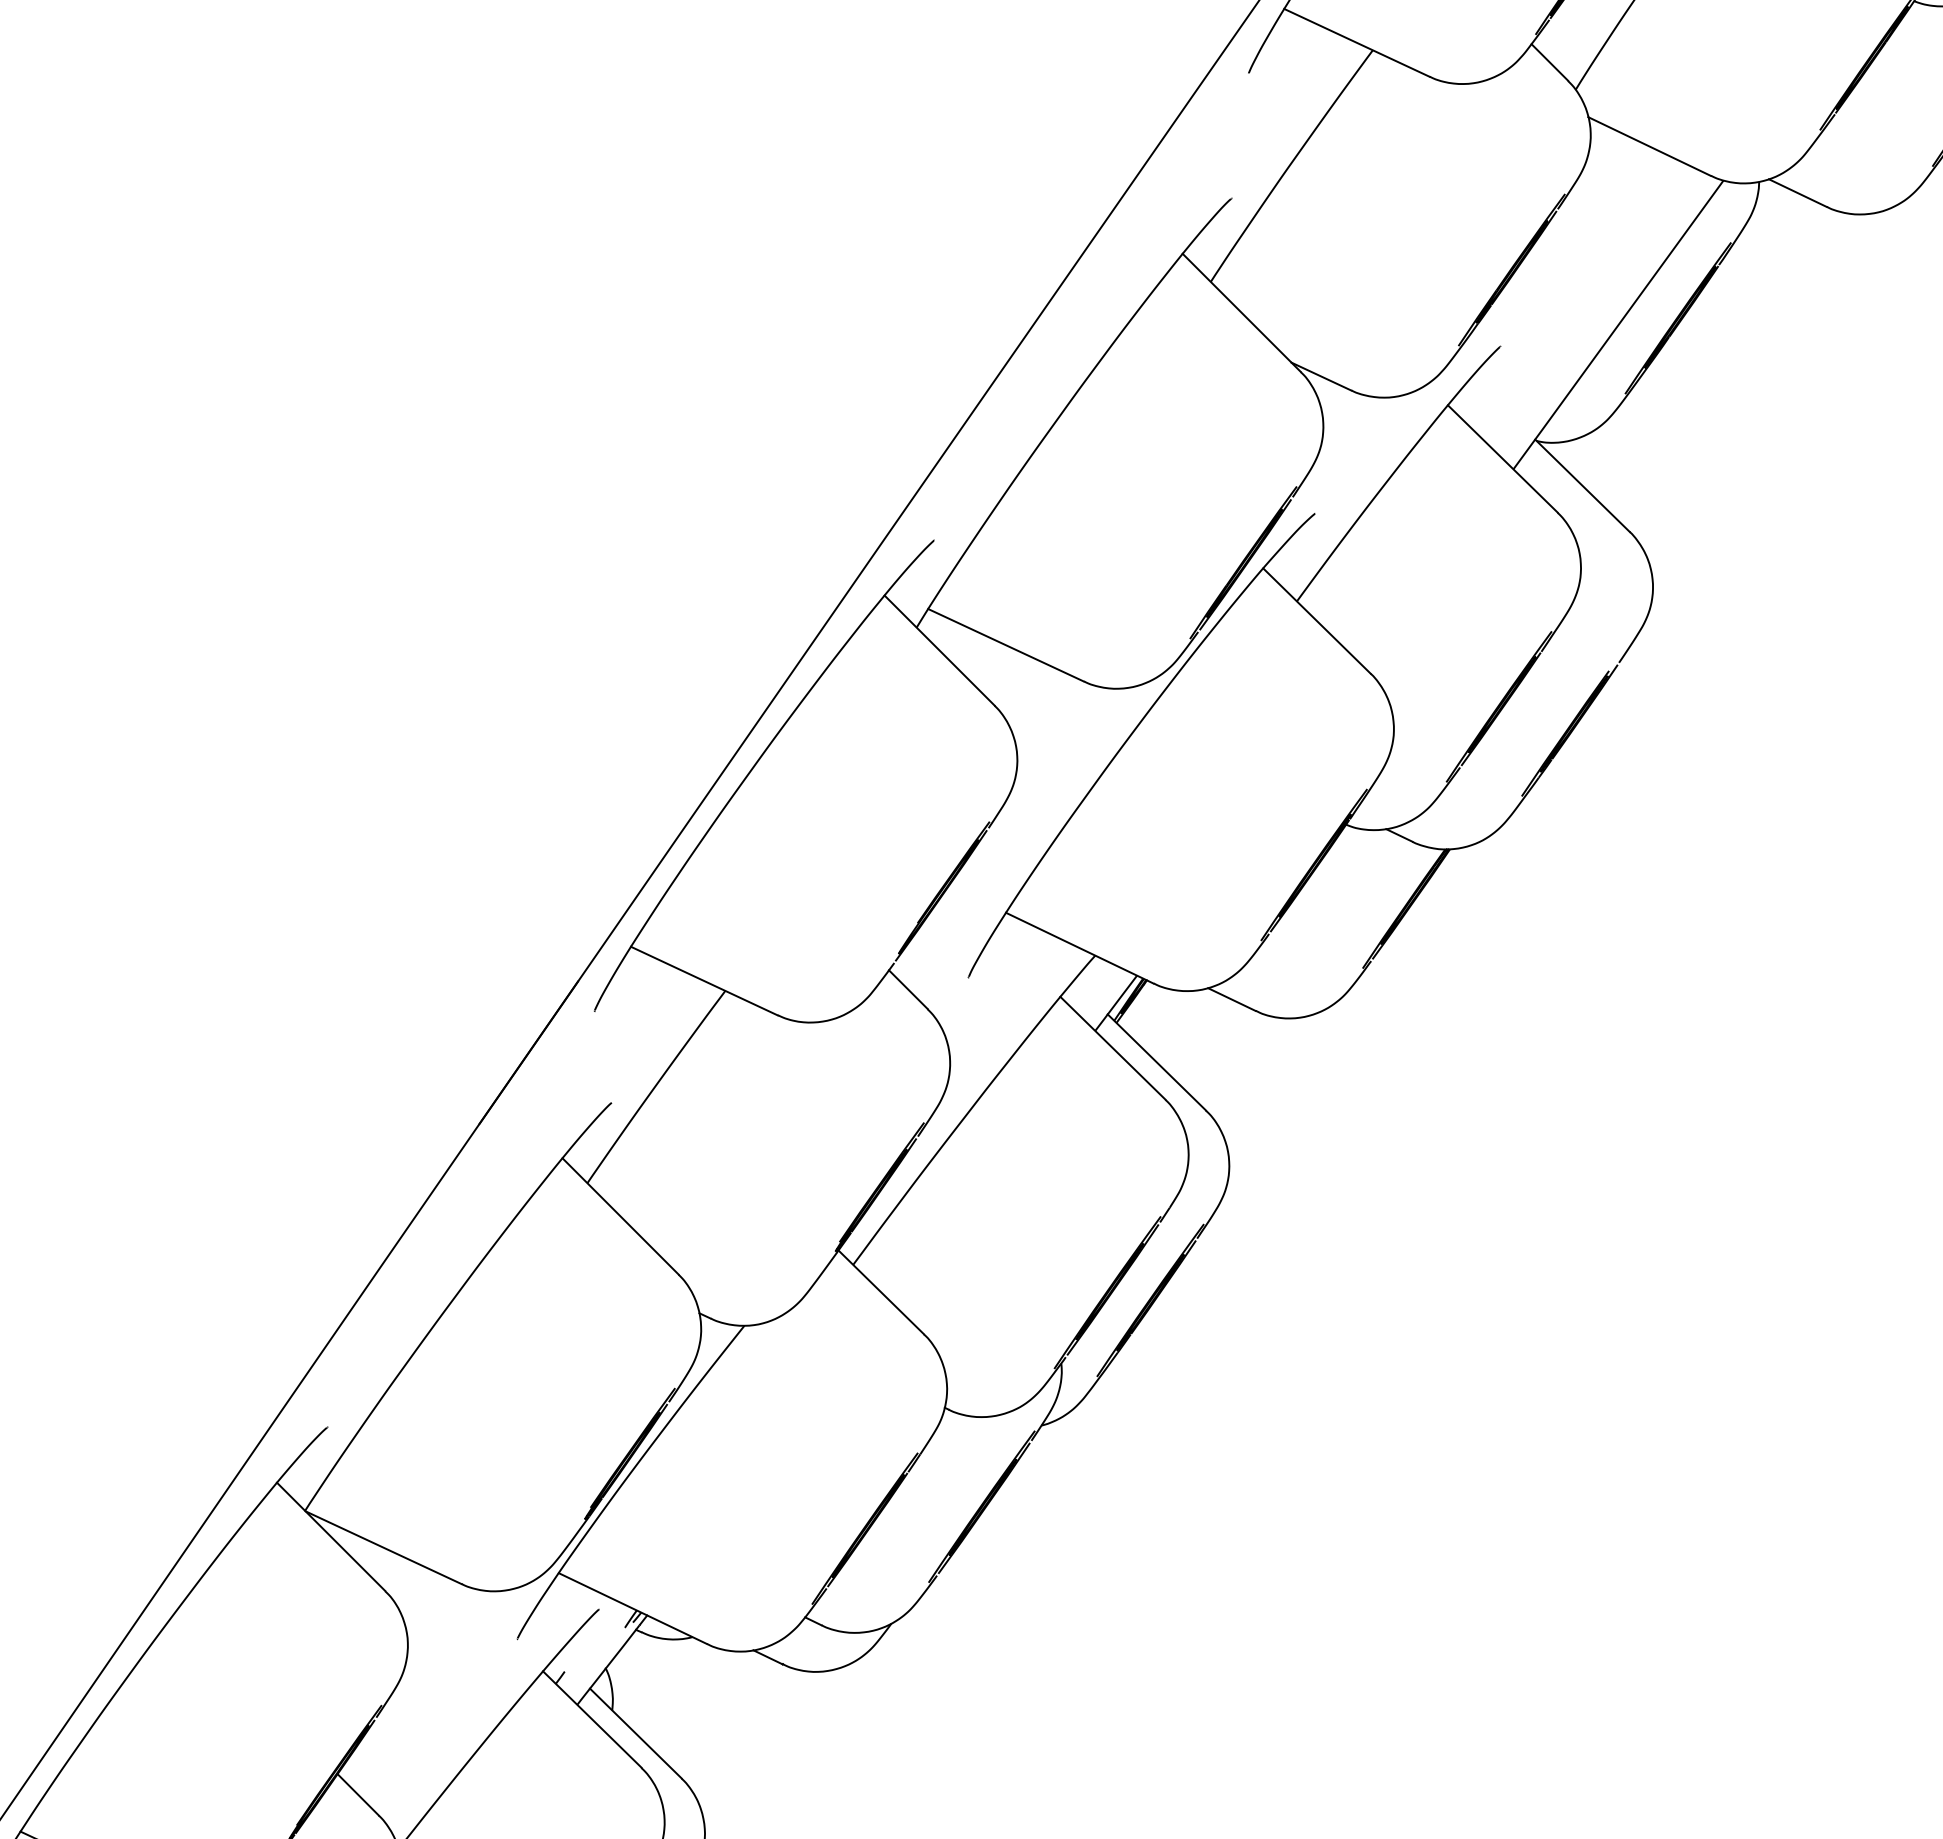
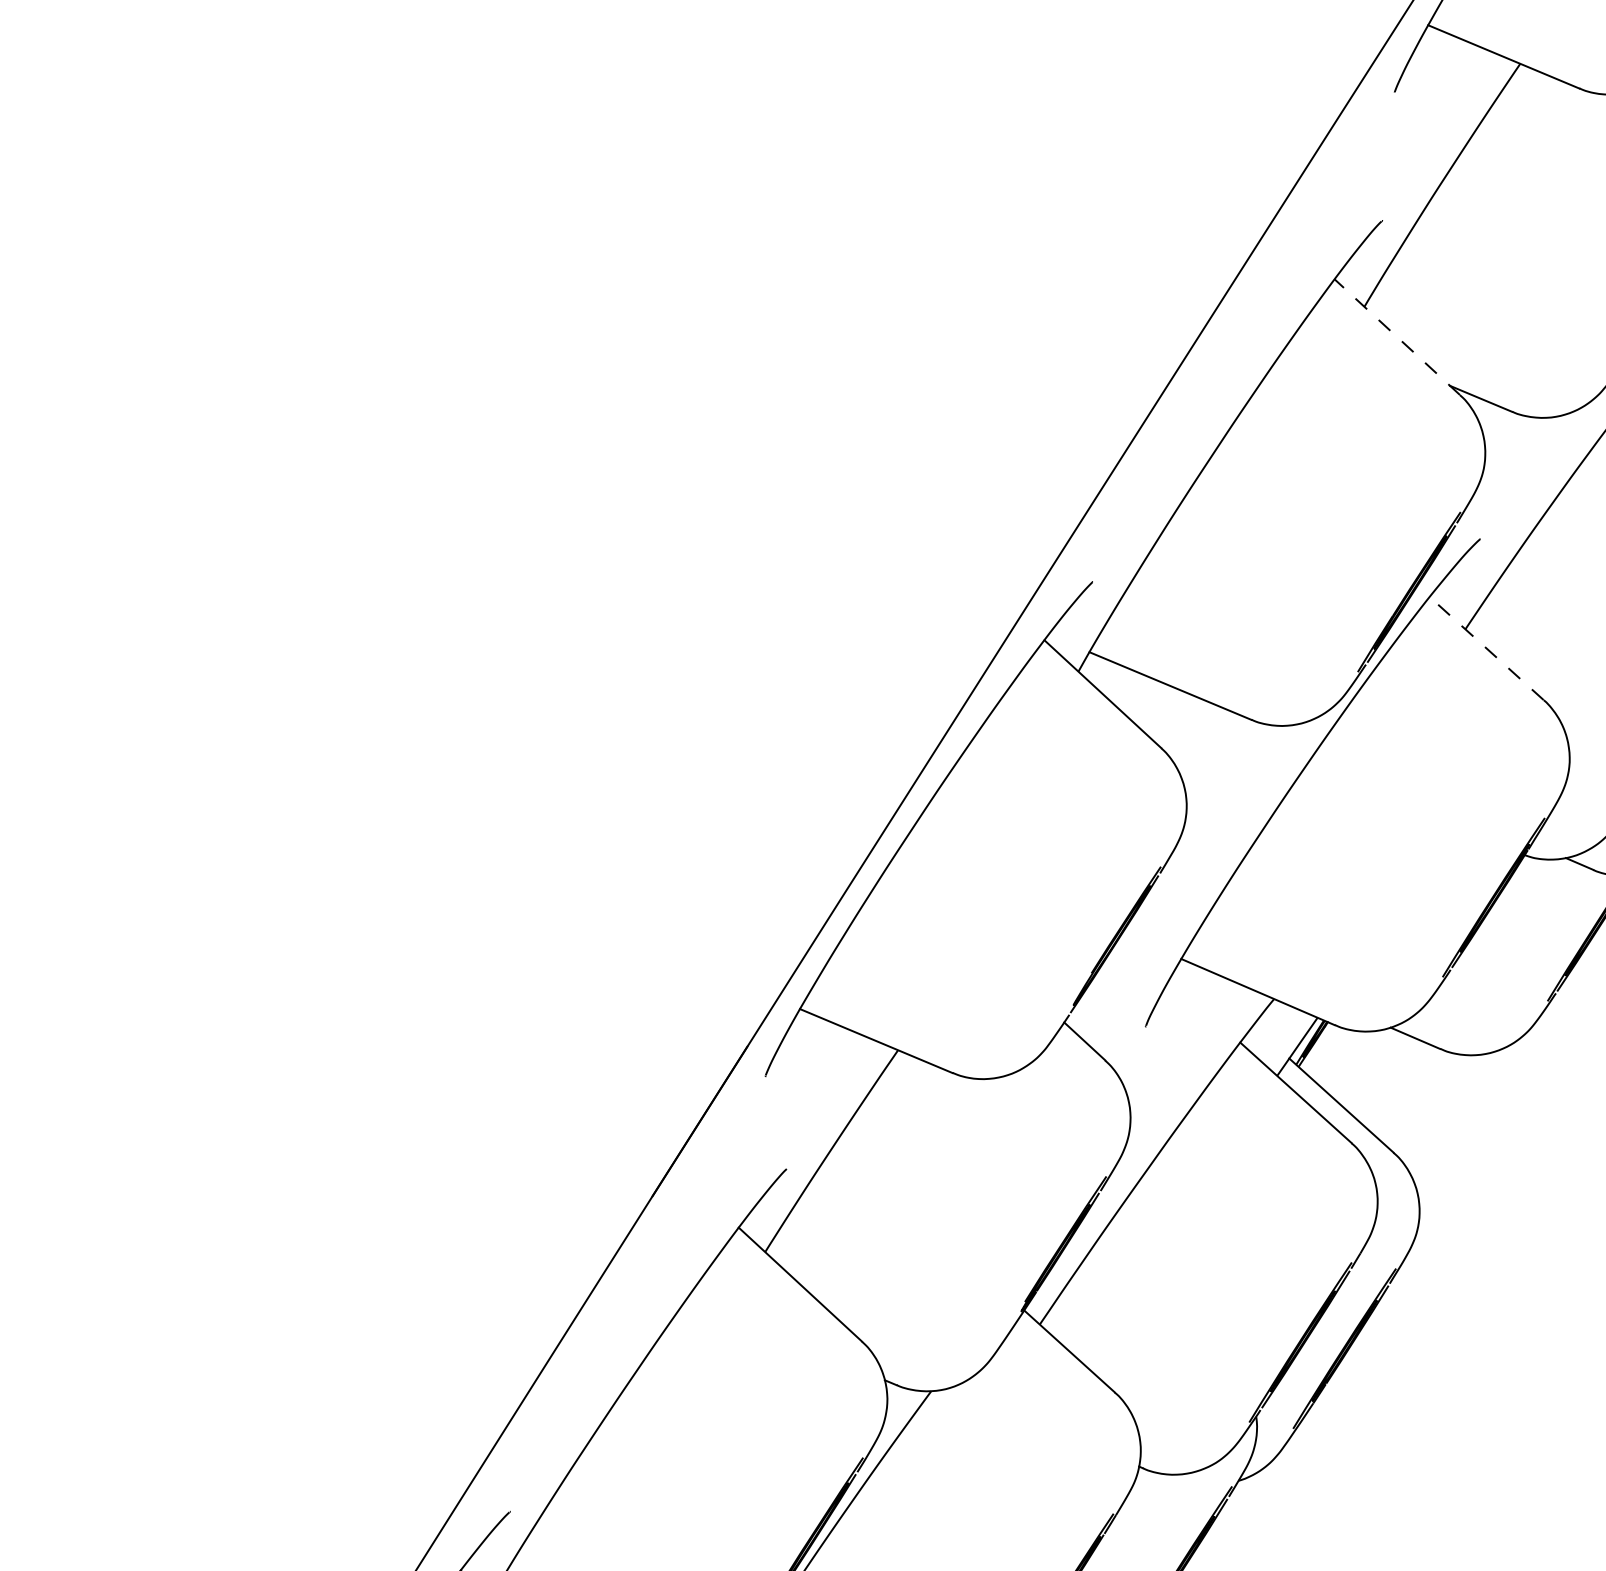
line: (1241, 312) -> (1397, 336), solid -> dashed
line: (1316, 620) -> (1486, 647), solid -> dashed

